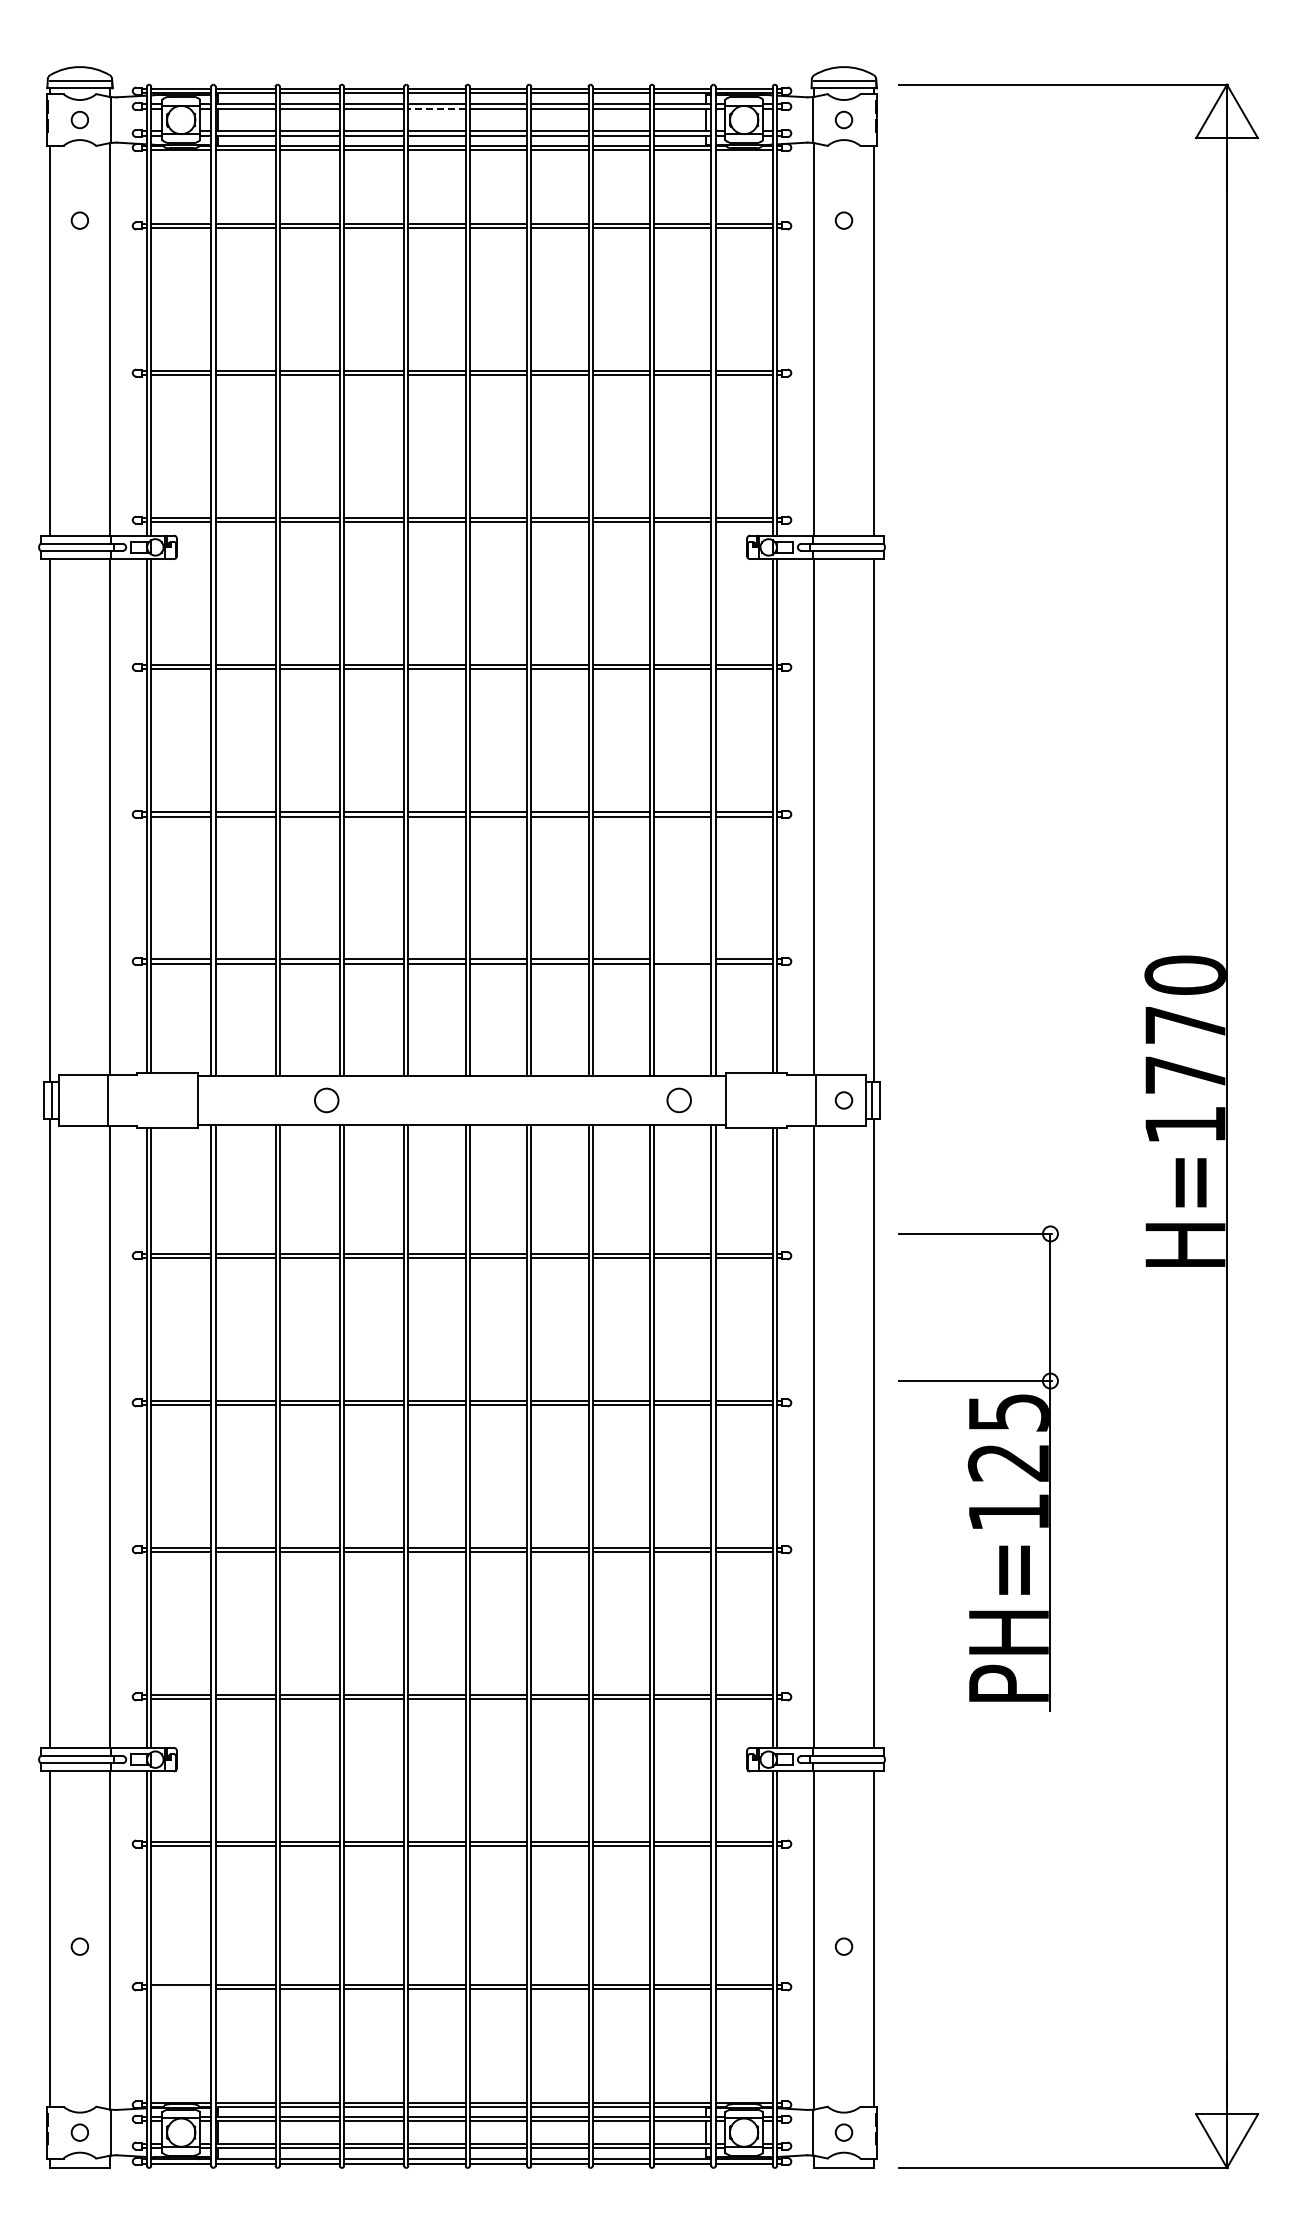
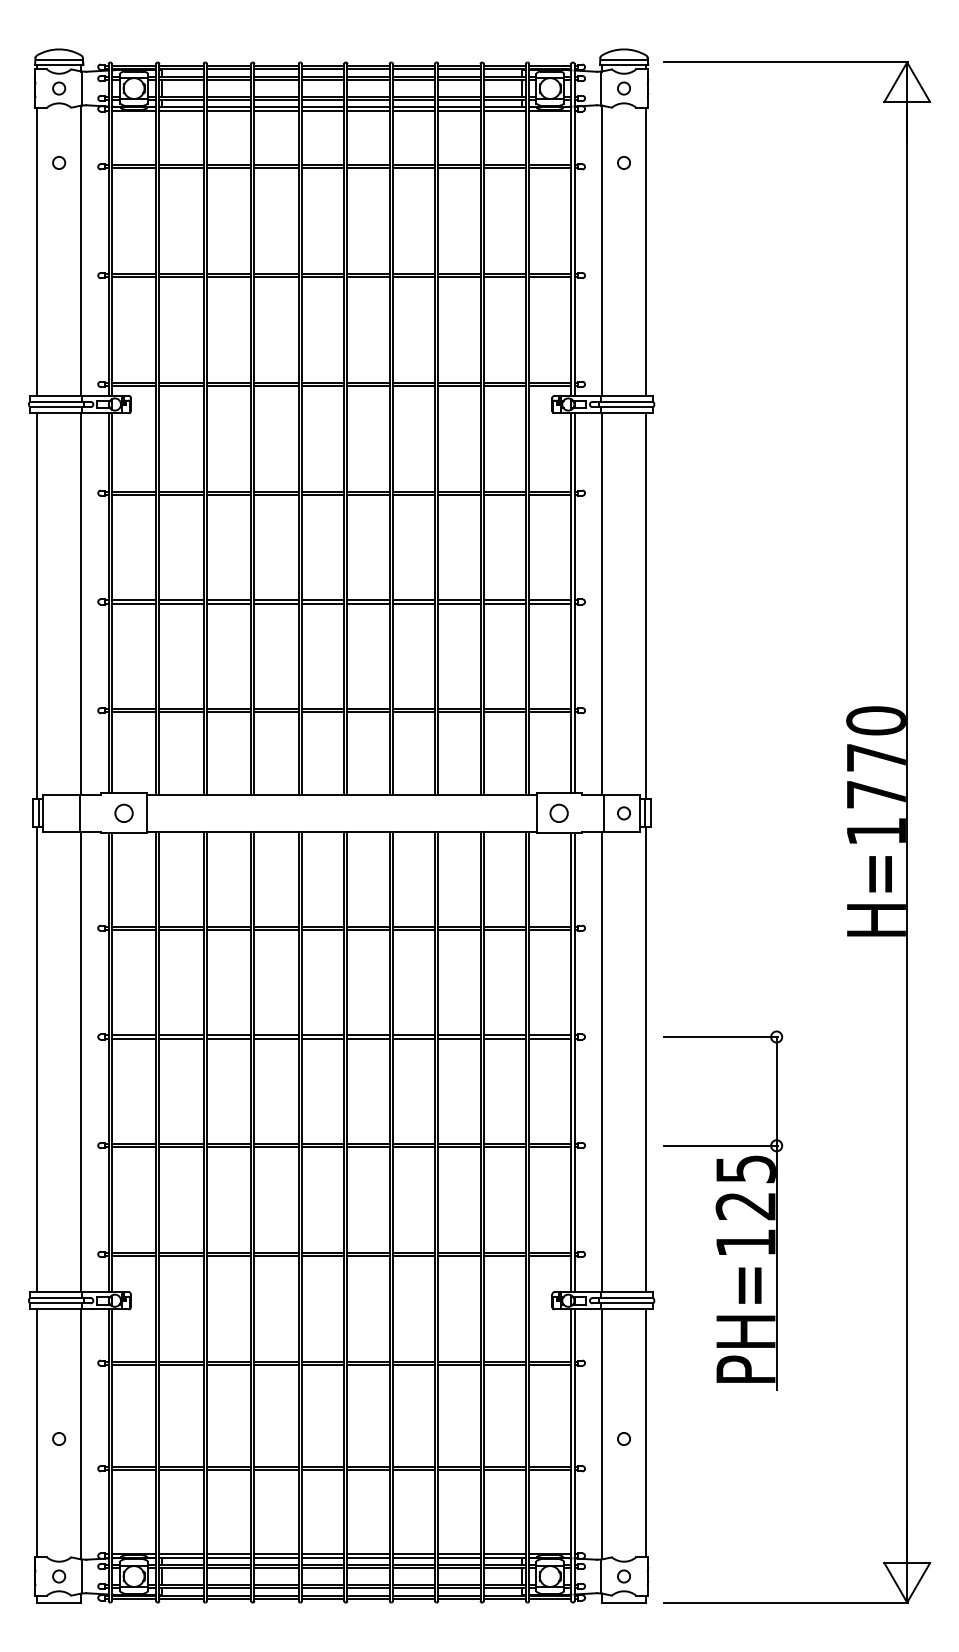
line: (437, 108) -> (323, 80), dashed -> solid
line: (682, 959) -> (504, 709), added
circle: (326, 1100) -> (123, 813), moved
circle: (678, 1100) -> (558, 813), moved
part: (978, 1468) -> (723, 1210), moved
line: (181, 1989) -> (134, 1470), added

